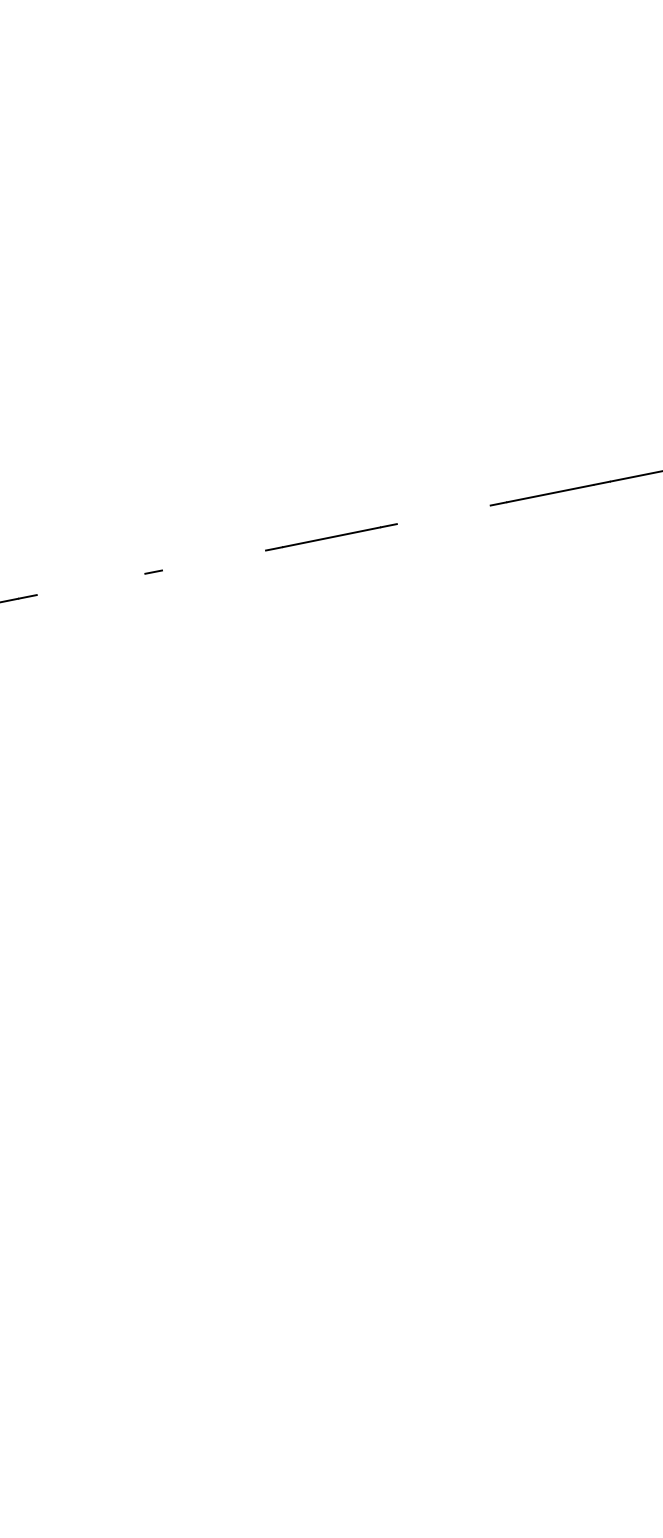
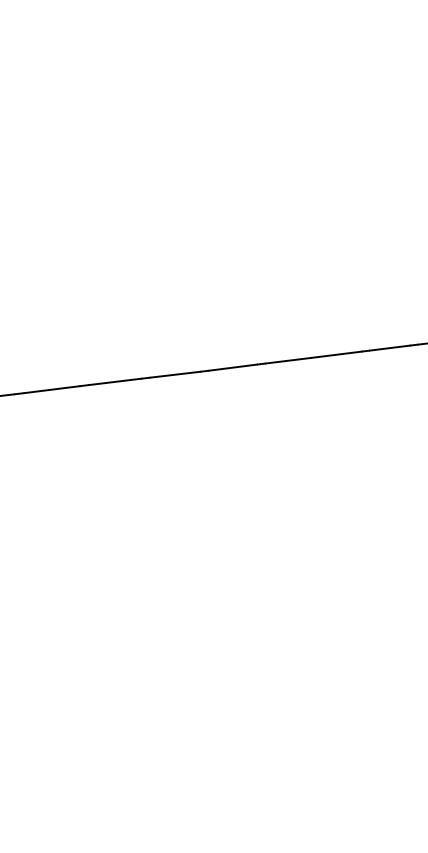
line: (442, 514) -> (287, 360), added
line: (214, 560) -> (175, 374), added
line: (91, 583) -> (115, 381), added

